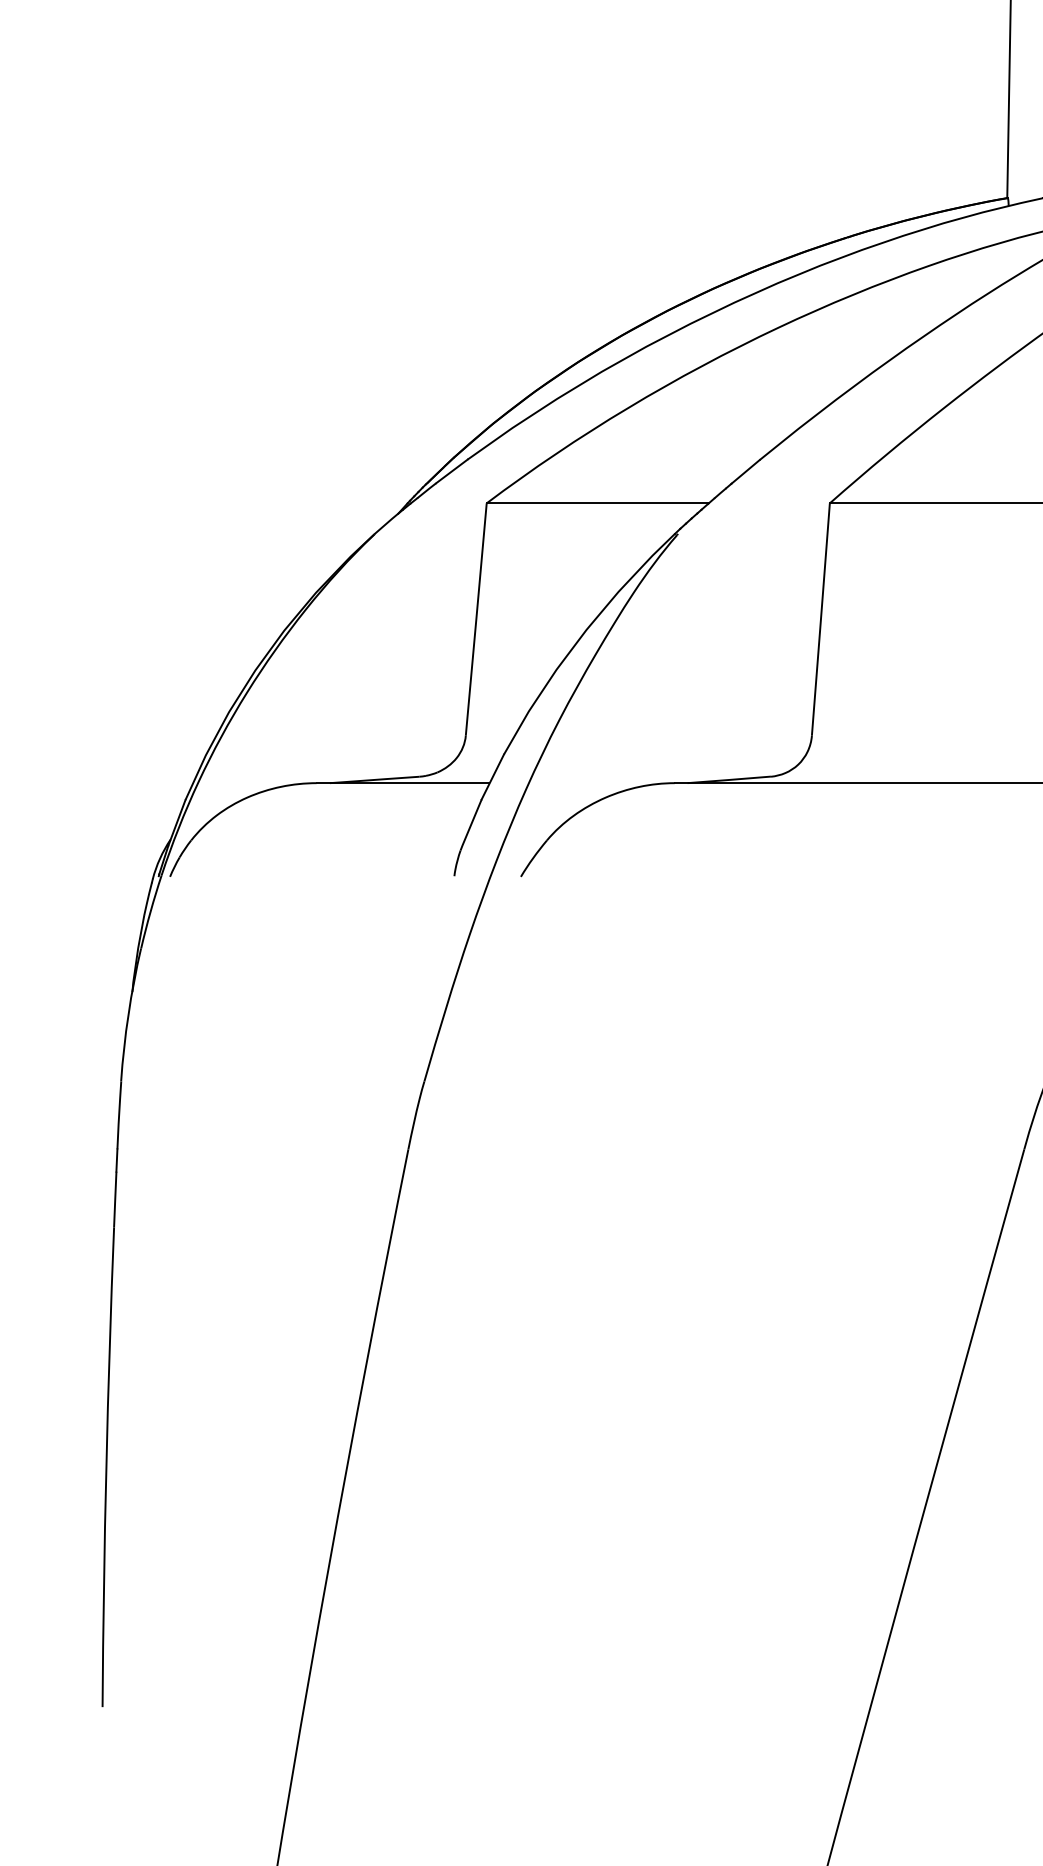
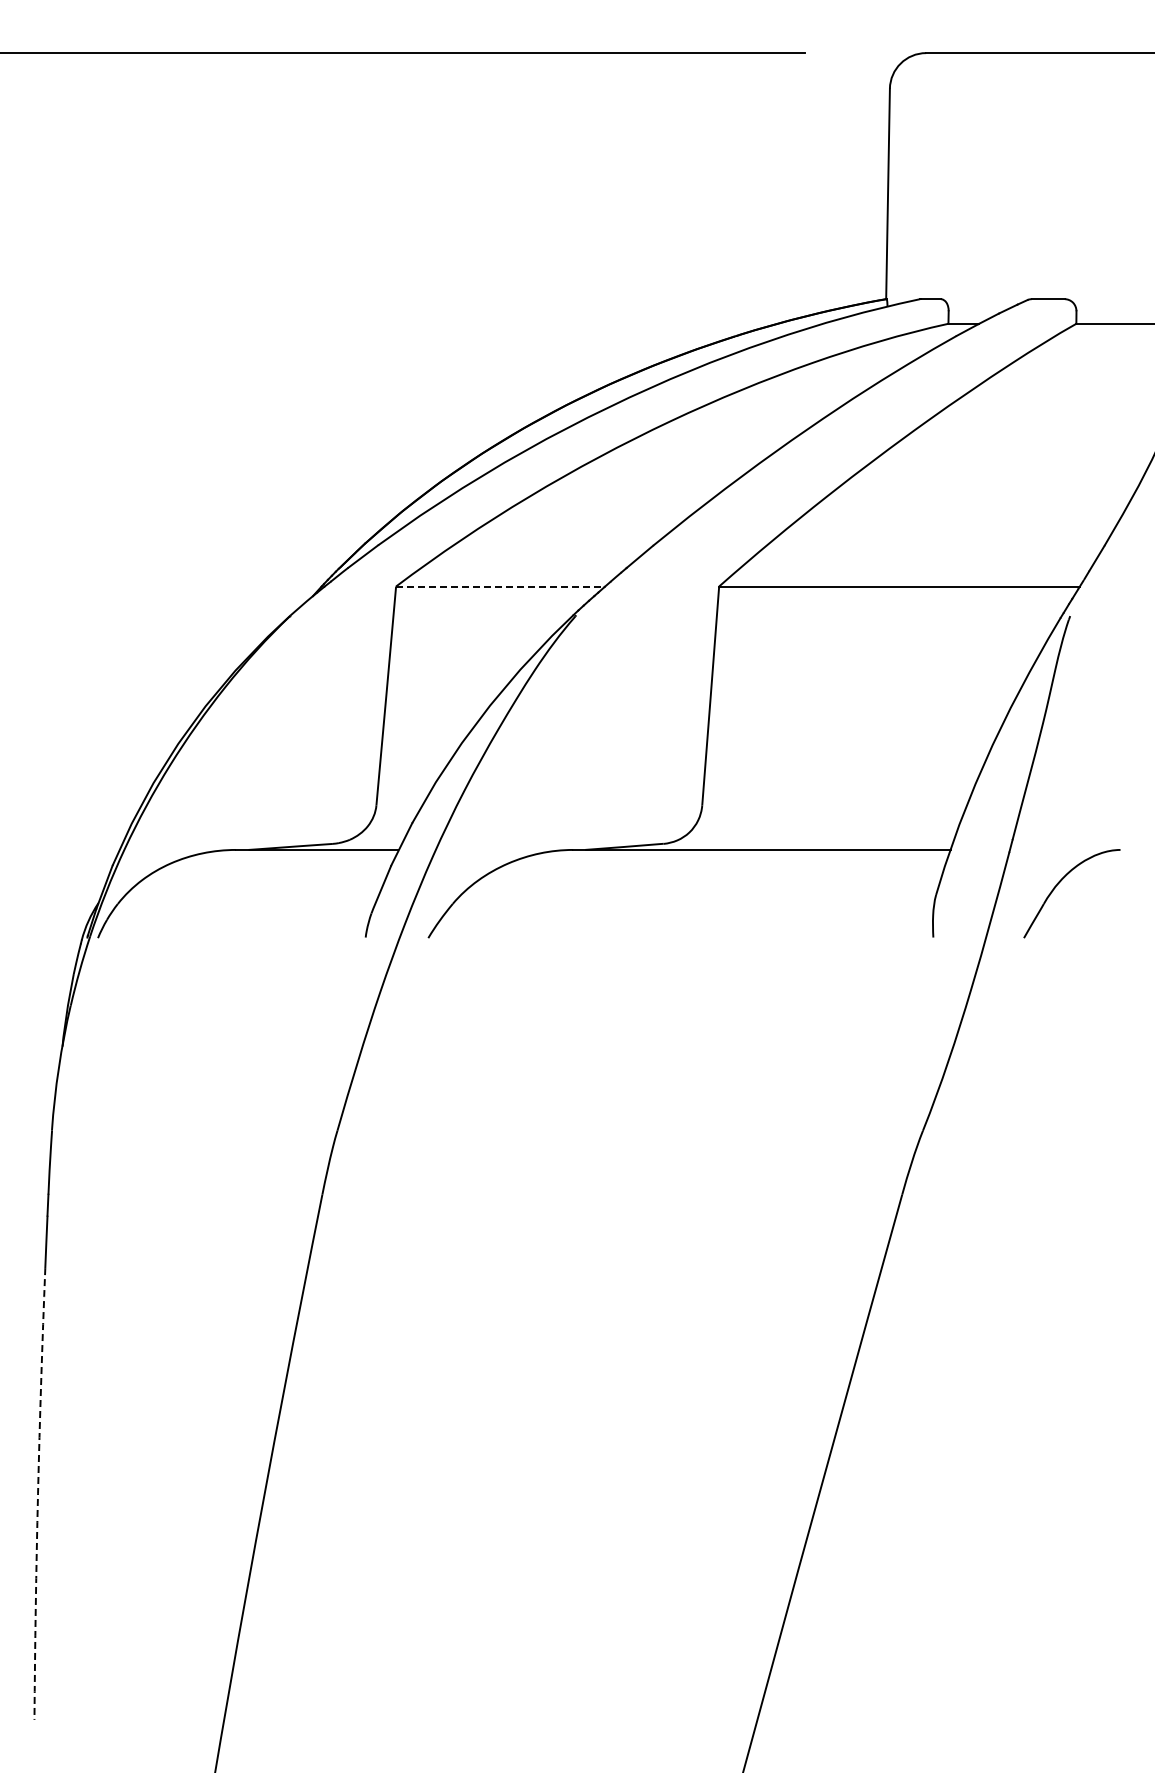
line: (597, 503) -> (500, 586), solid -> dashed
arc: (106, 1466) -> (38, 1493), solid -> dashed

